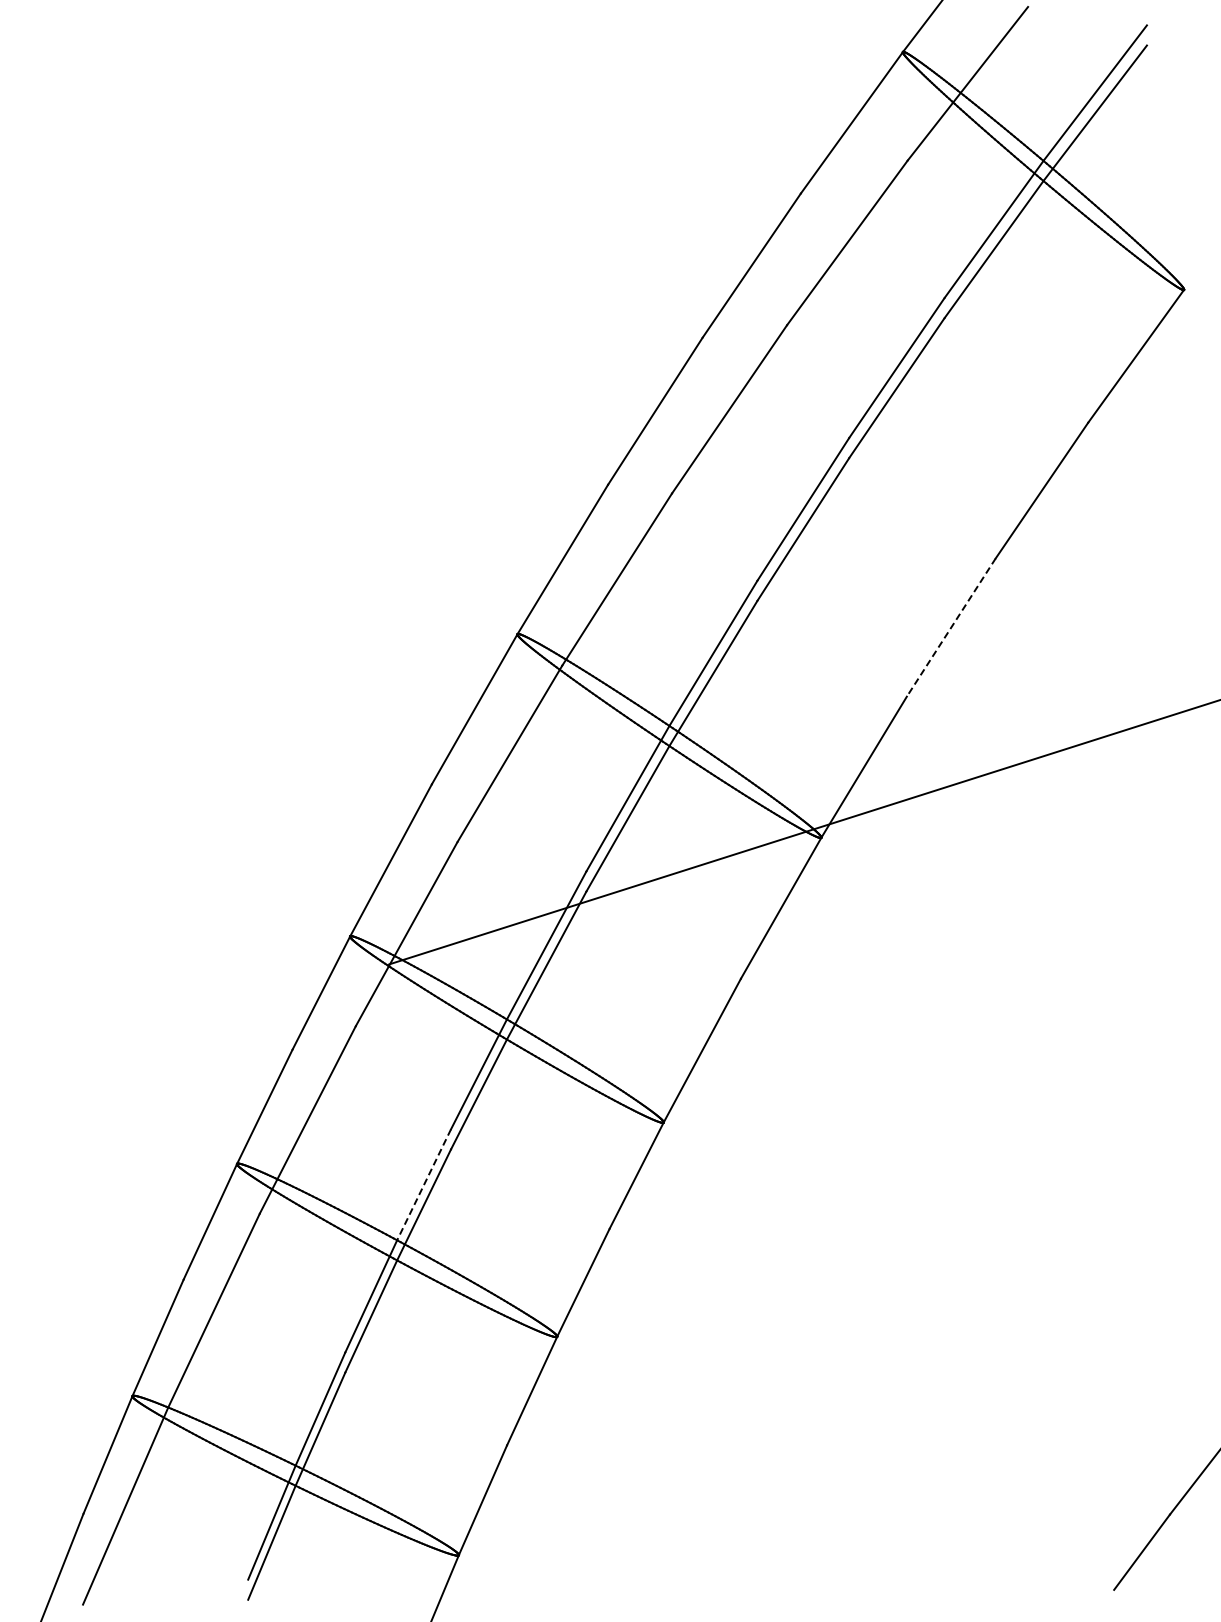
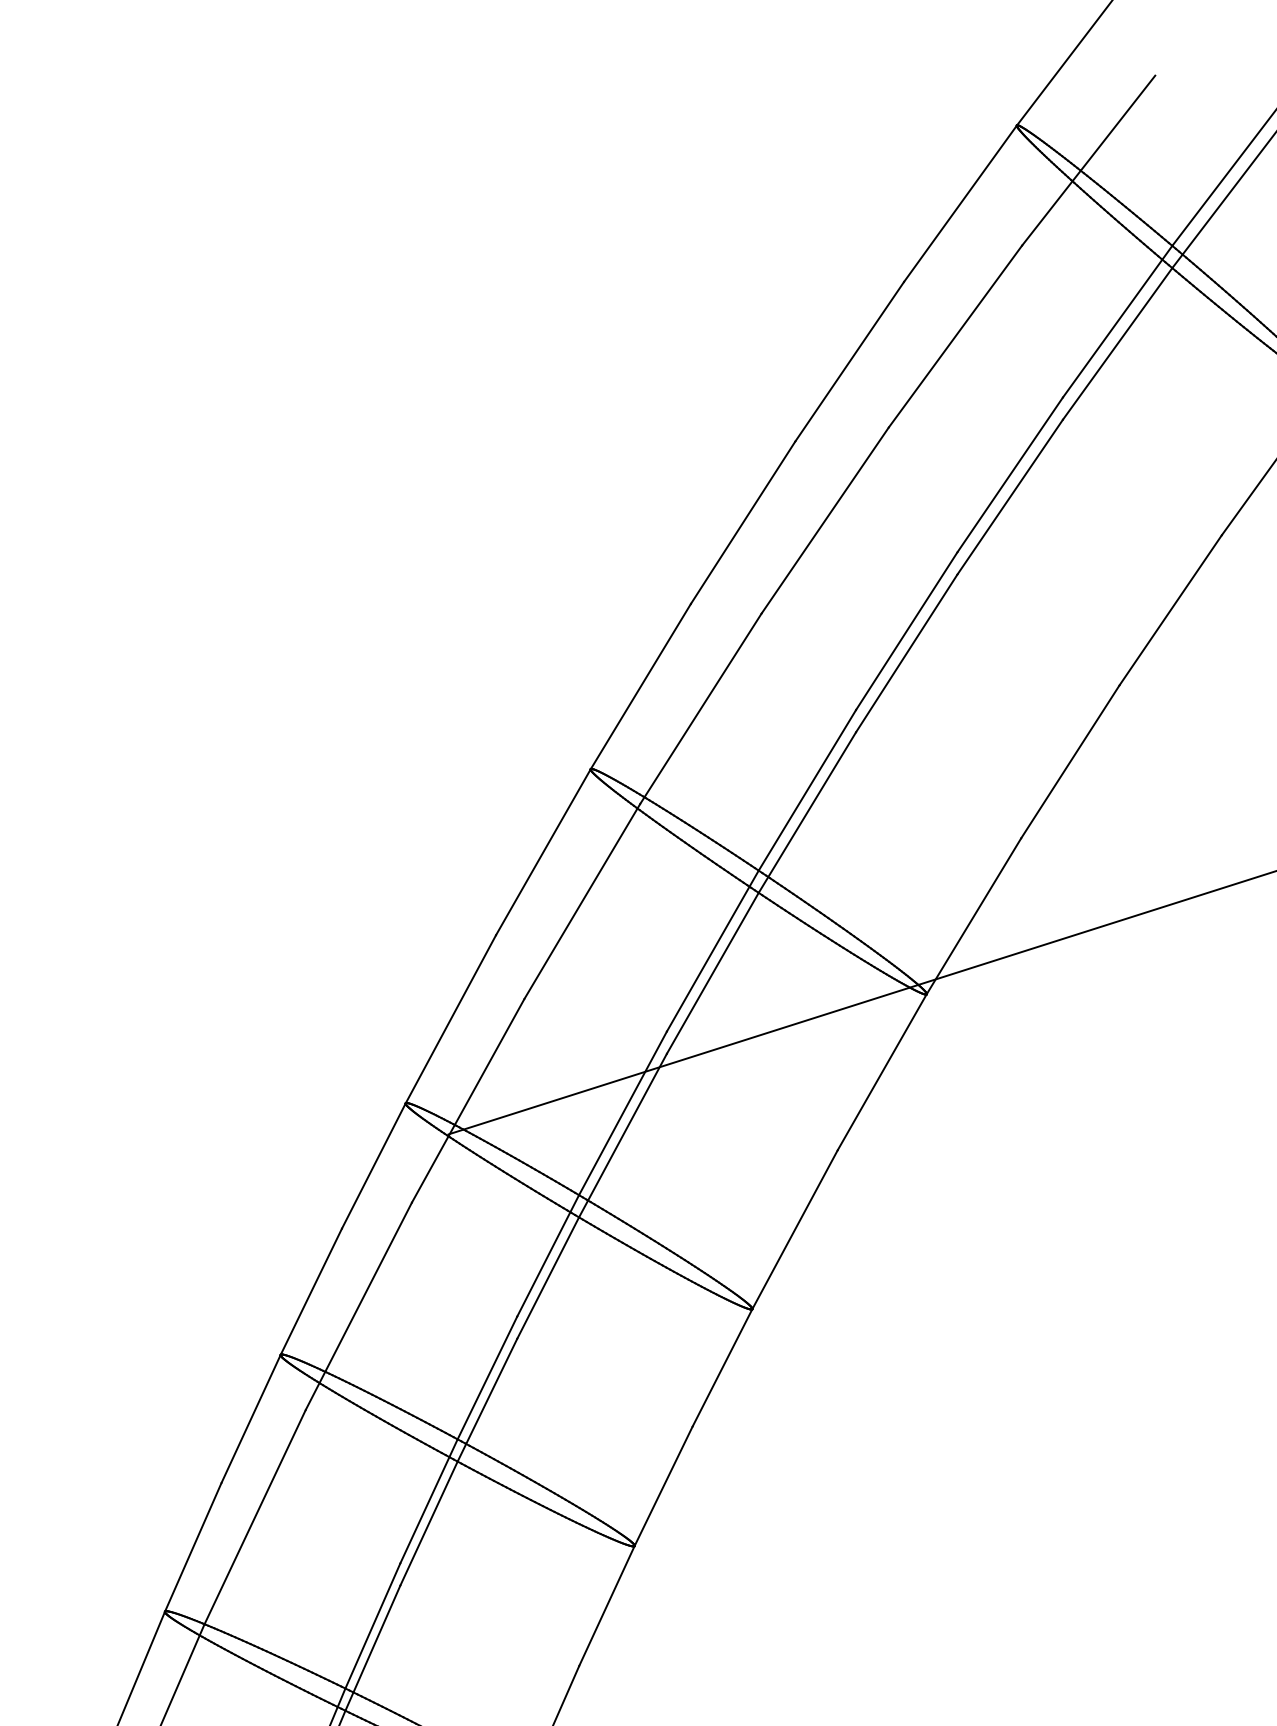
line: (951, 627) -> (1070, 761), dashed -> solid
line: (424, 1184) -> (487, 1377), dashed -> solid

